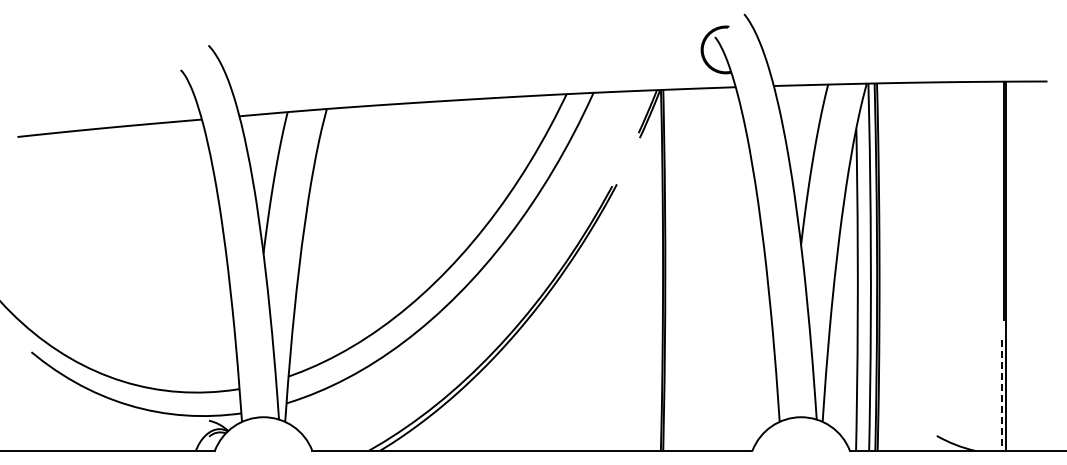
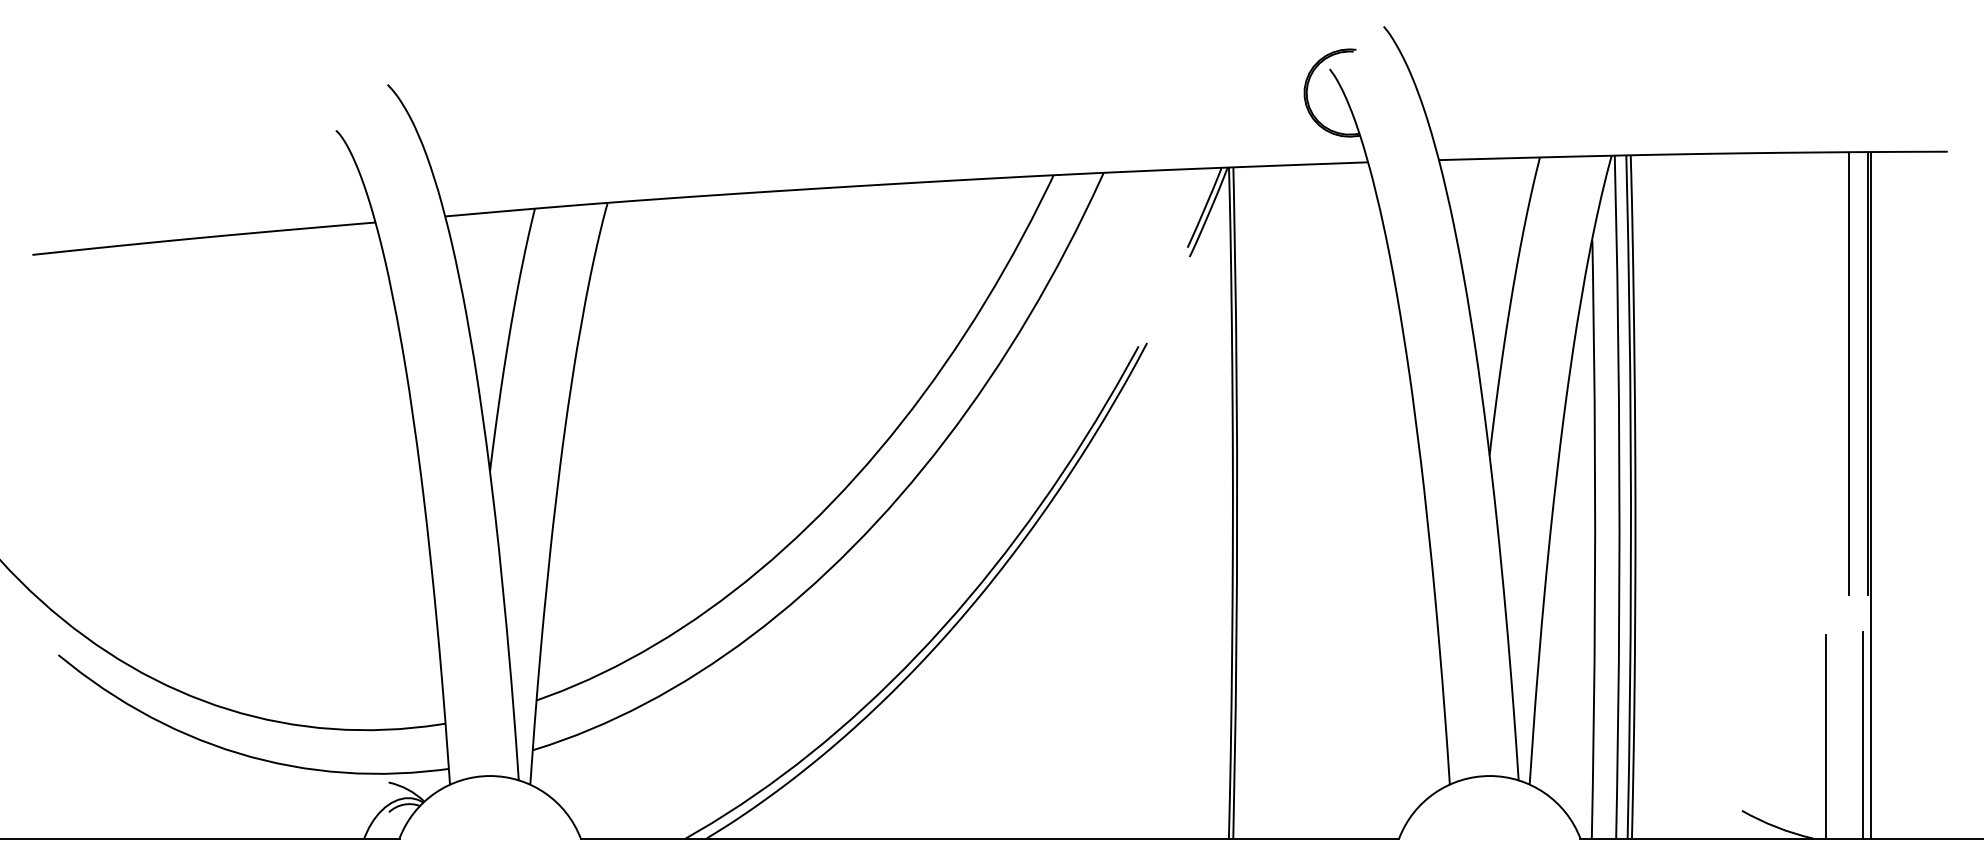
line: (994, 201) -> (1849, 374), added
line: (982, 395) -> (1826, 735), added
line: (1001, 395) -> (1862, 735), dashed -> solid

